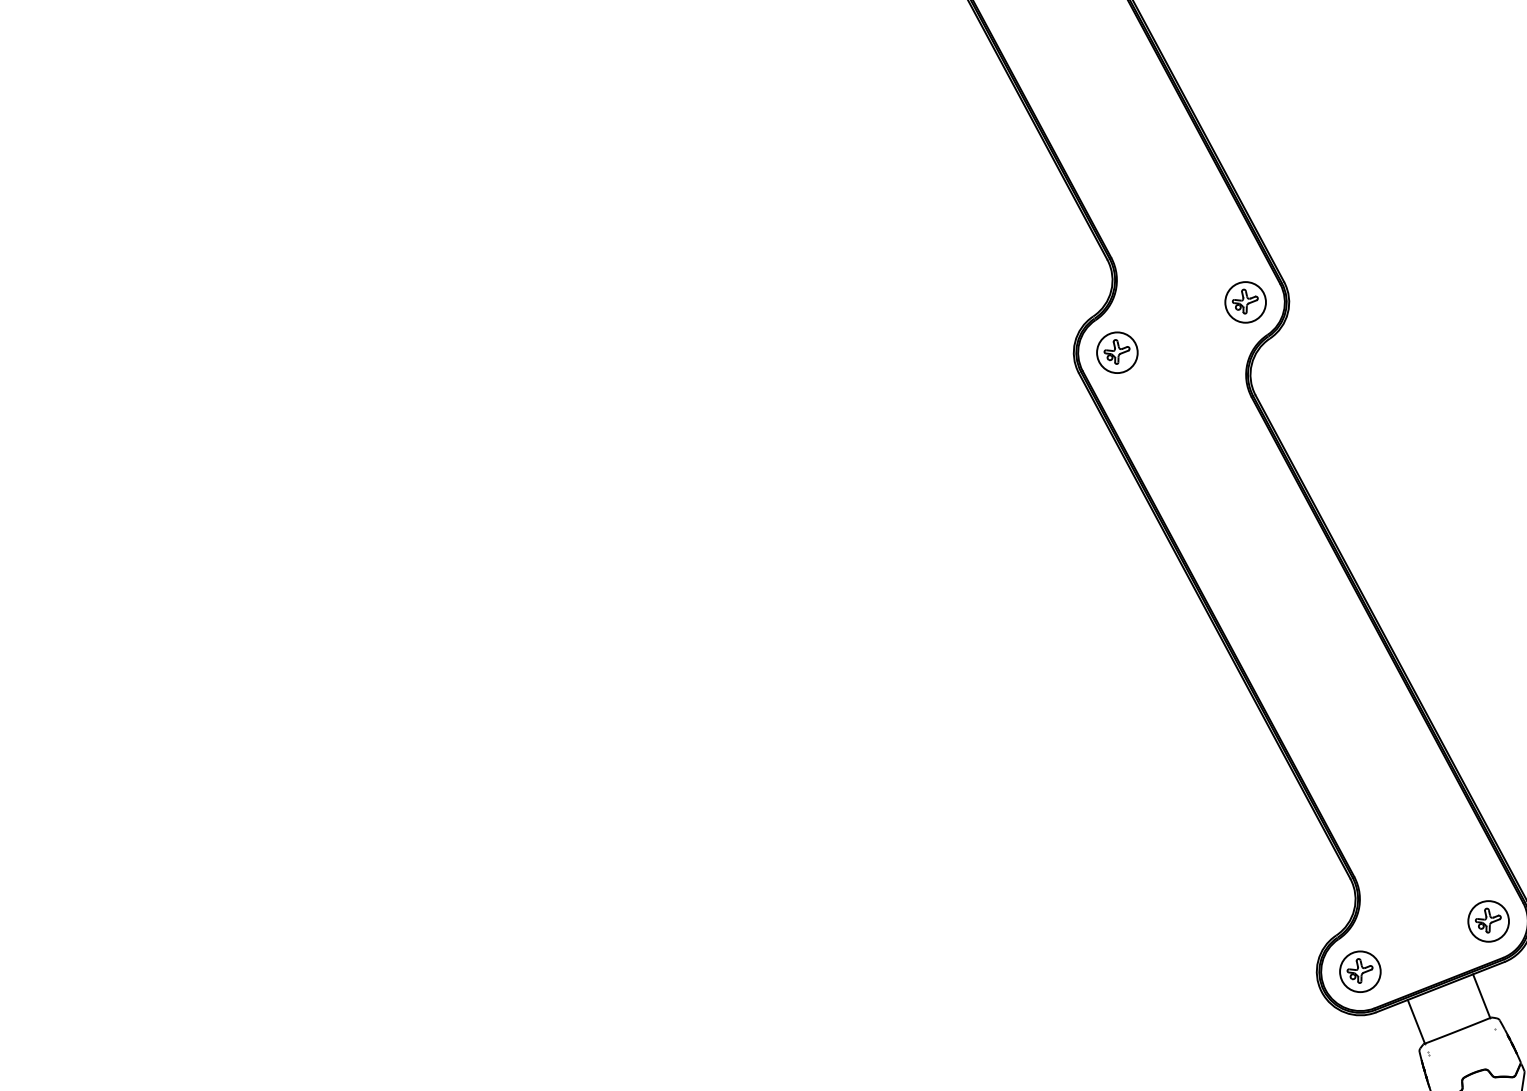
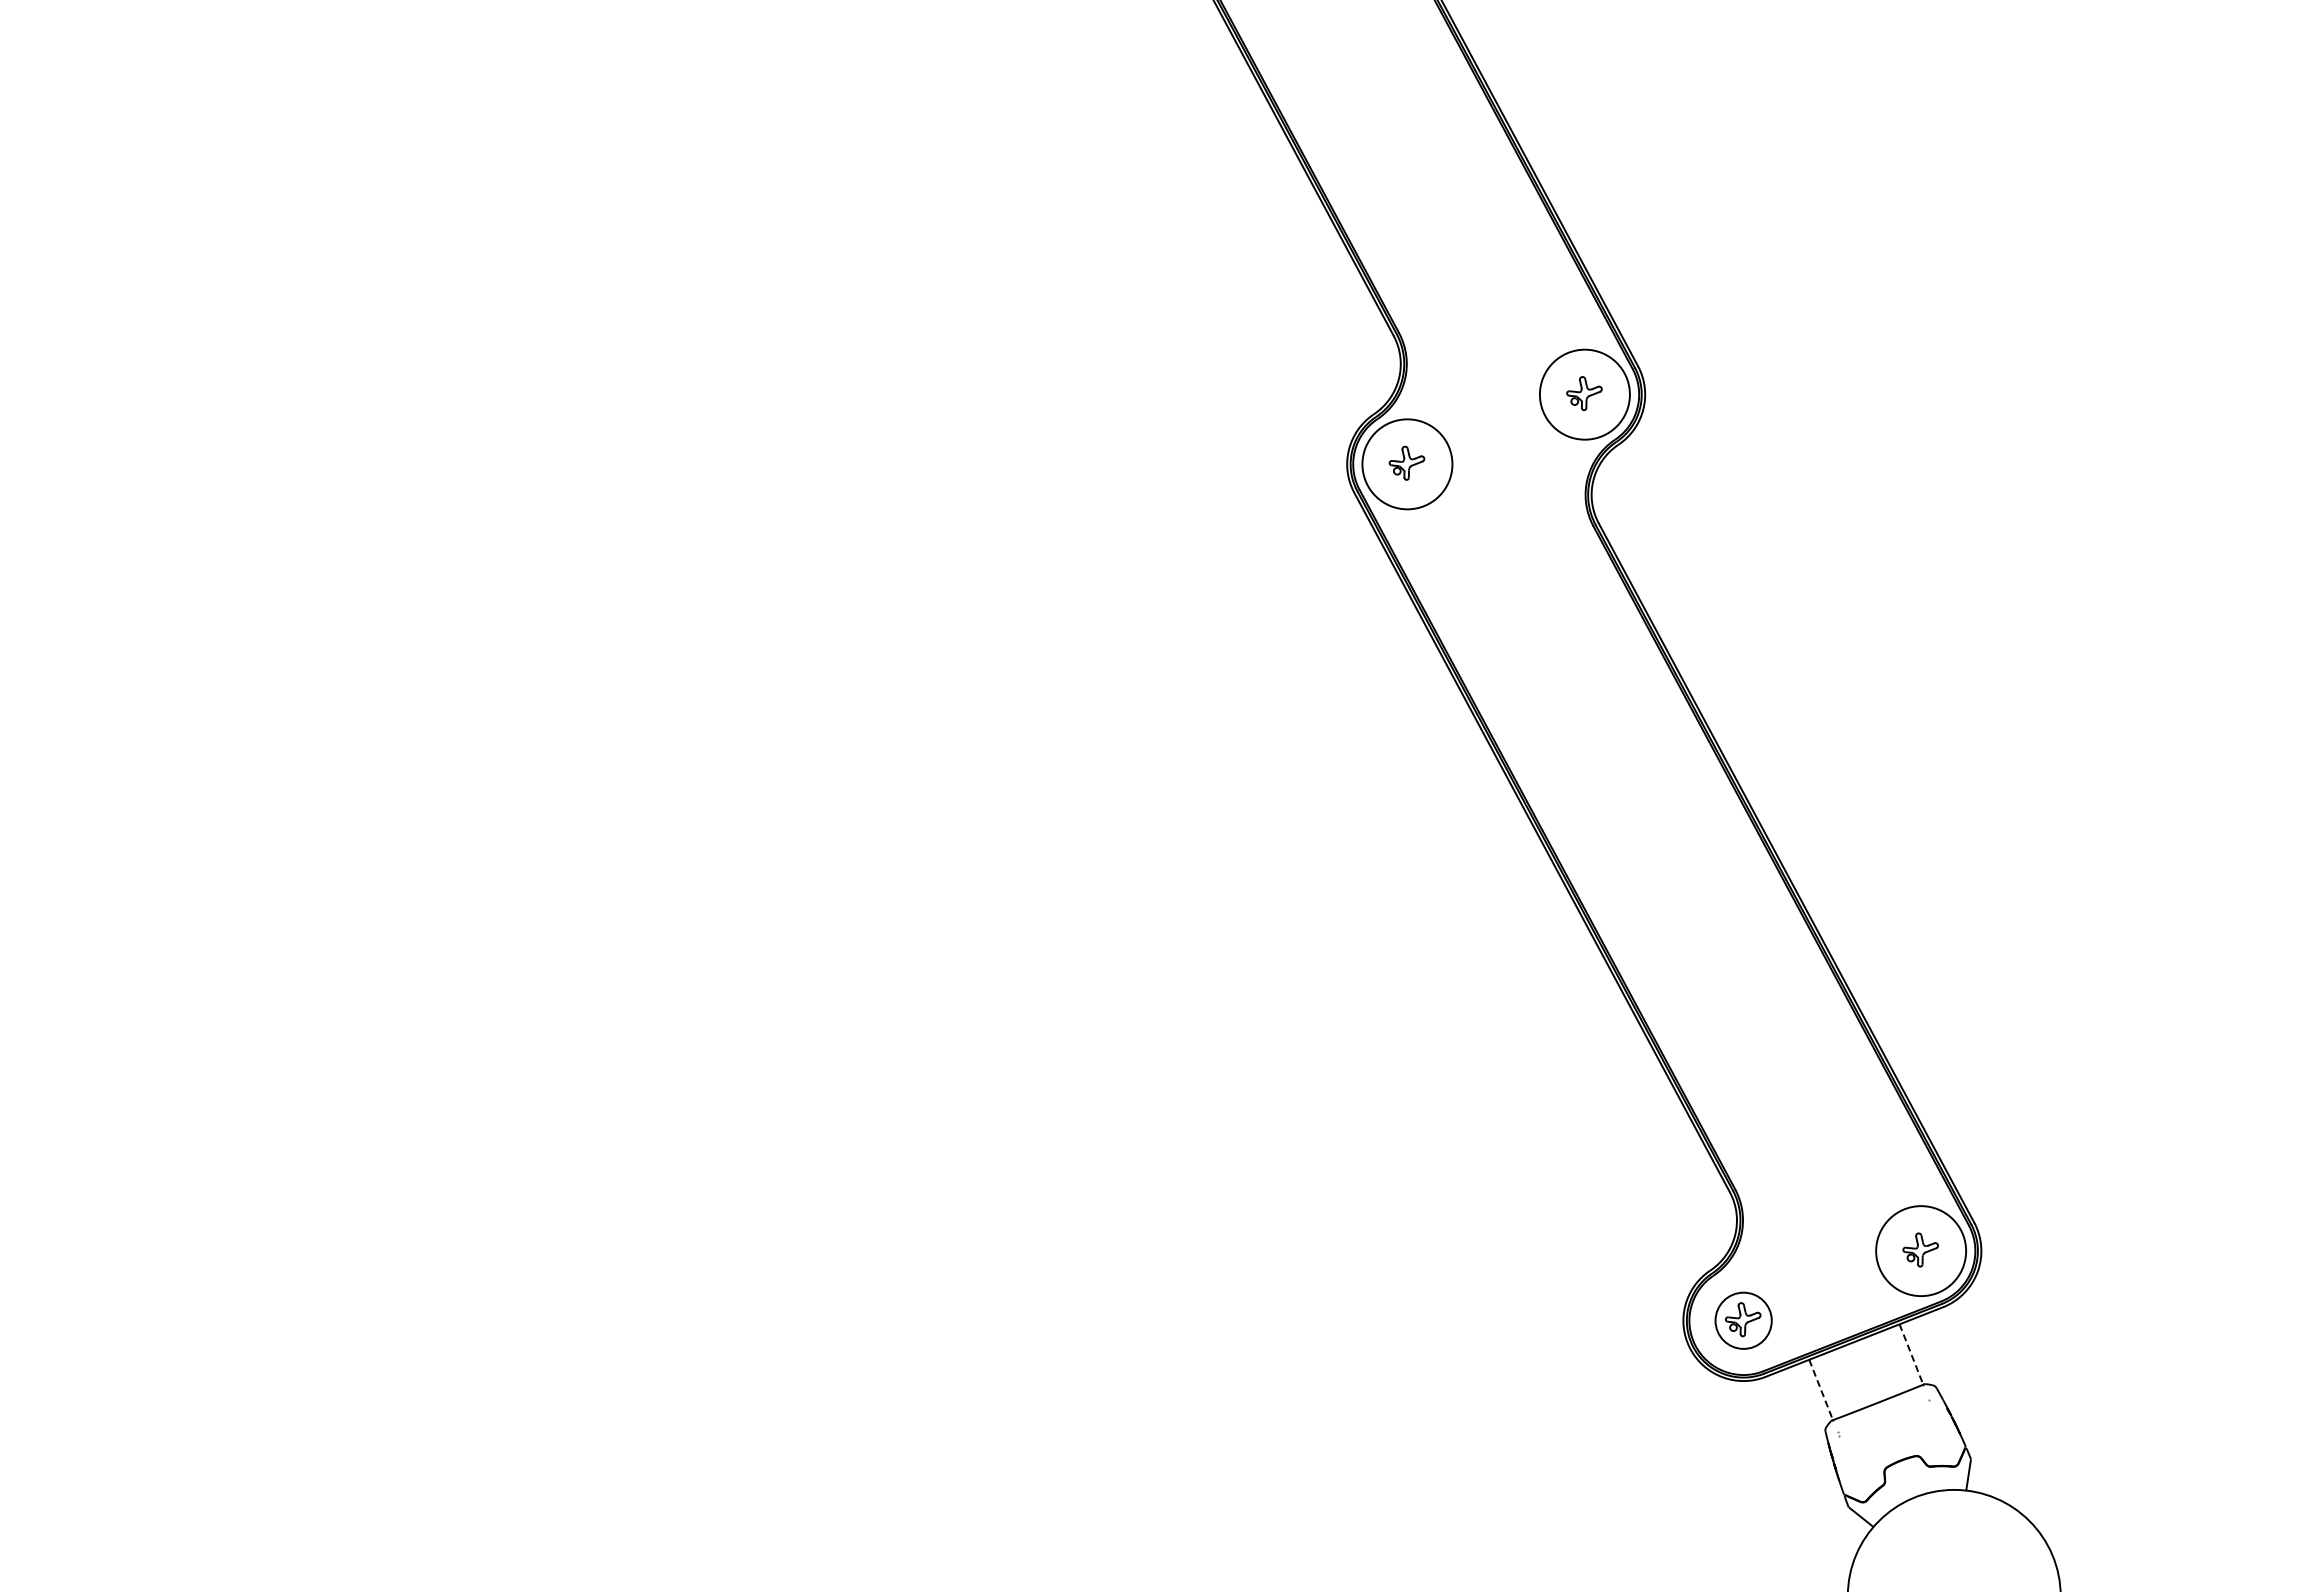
circle: (1245, 302) -> (1584, 394), size x1.6
circle: (1117, 352) -> (1407, 464), size x1.6
circle: (1488, 921) -> (1921, 1251), size x1.6
line: (1481, 996) -> (1911, 1355), solid -> dashed
line: (1416, 1022) -> (1821, 1390), solid -> dashed

